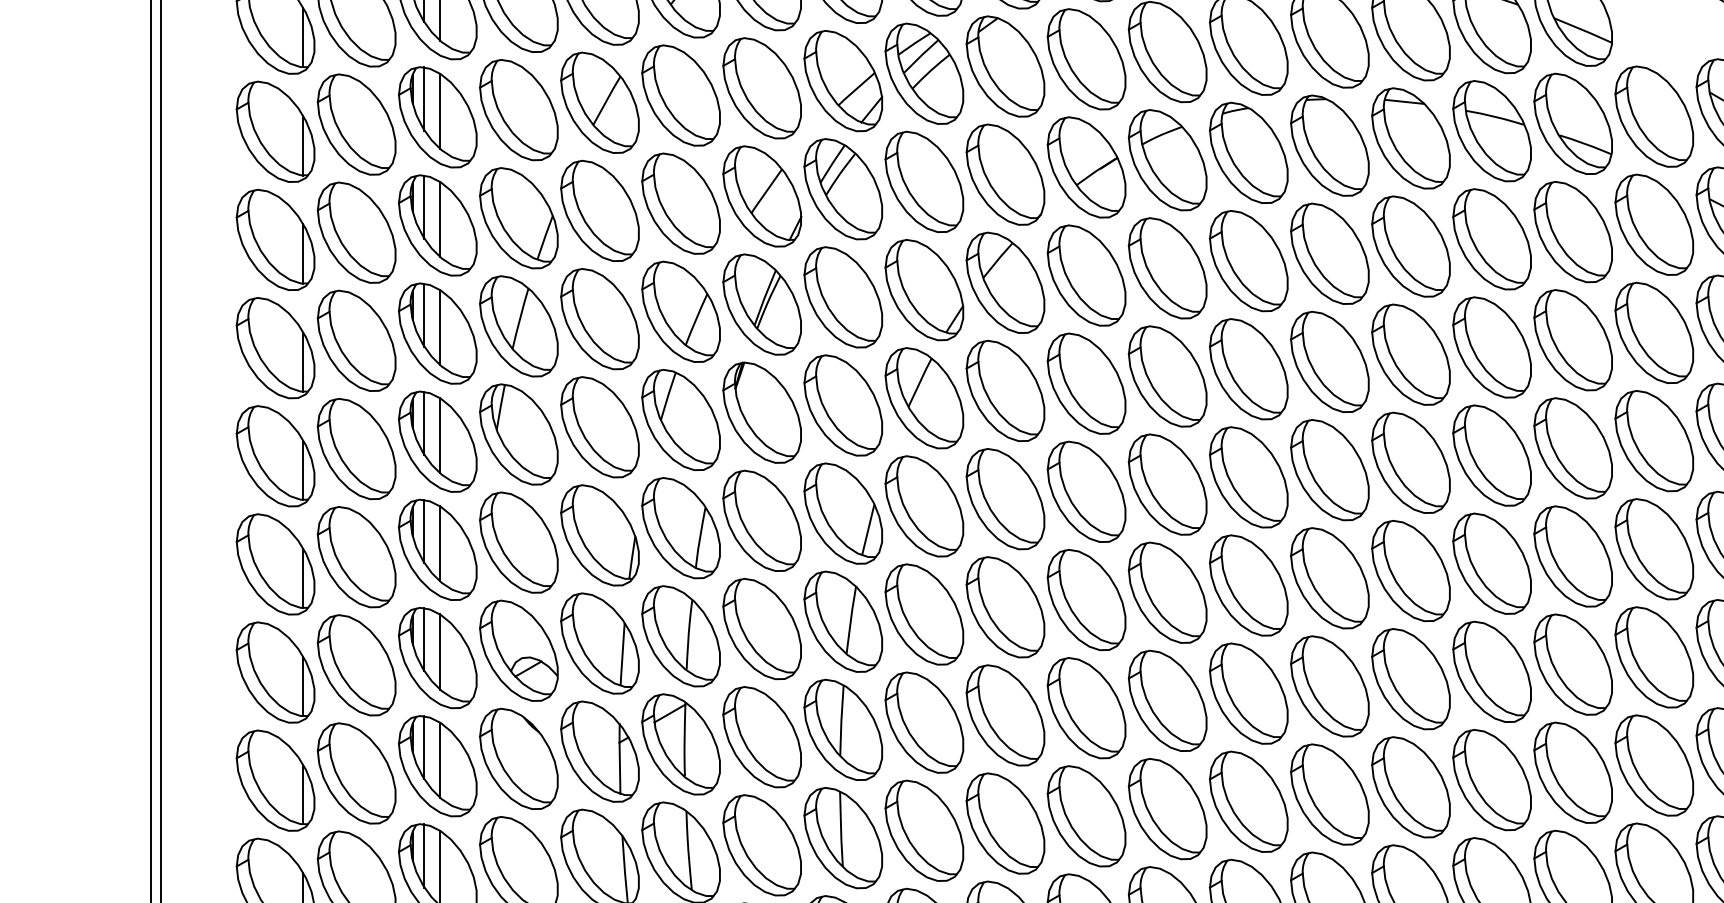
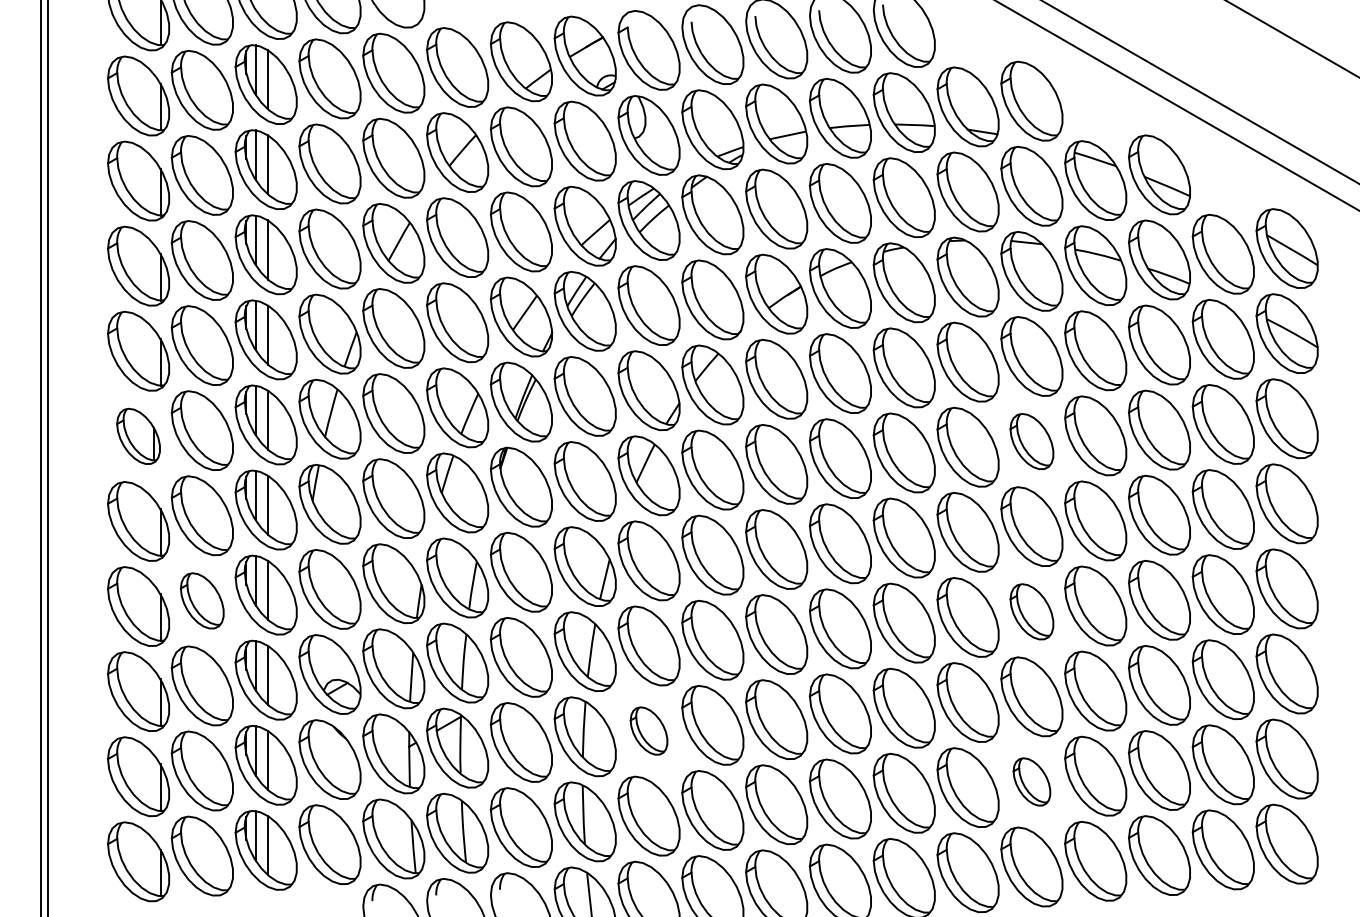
part: (275, 348) -> (138, 436), size x0.7
part: (1410, 354) -> (1031, 441), size x0.7
part: (355, 556) -> (201, 600), size x0.7
part: (1410, 570) -> (1031, 611), size x0.7
part: (923, 721) -> (648, 730), size x0.6
part: (1410, 786) -> (1031, 781), size x0.6

